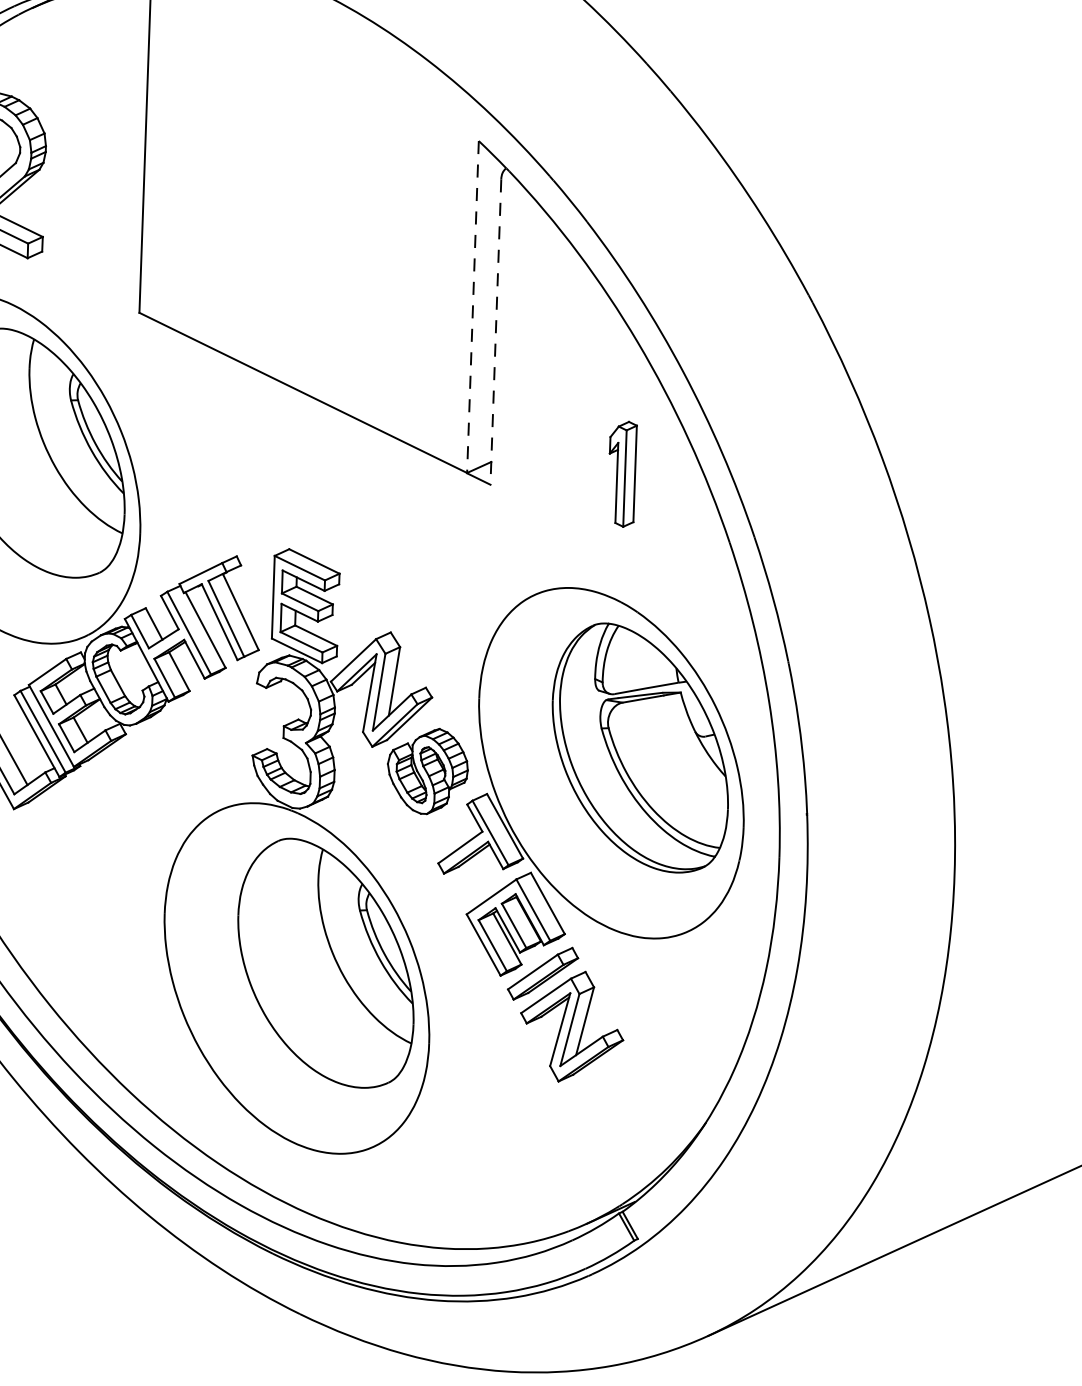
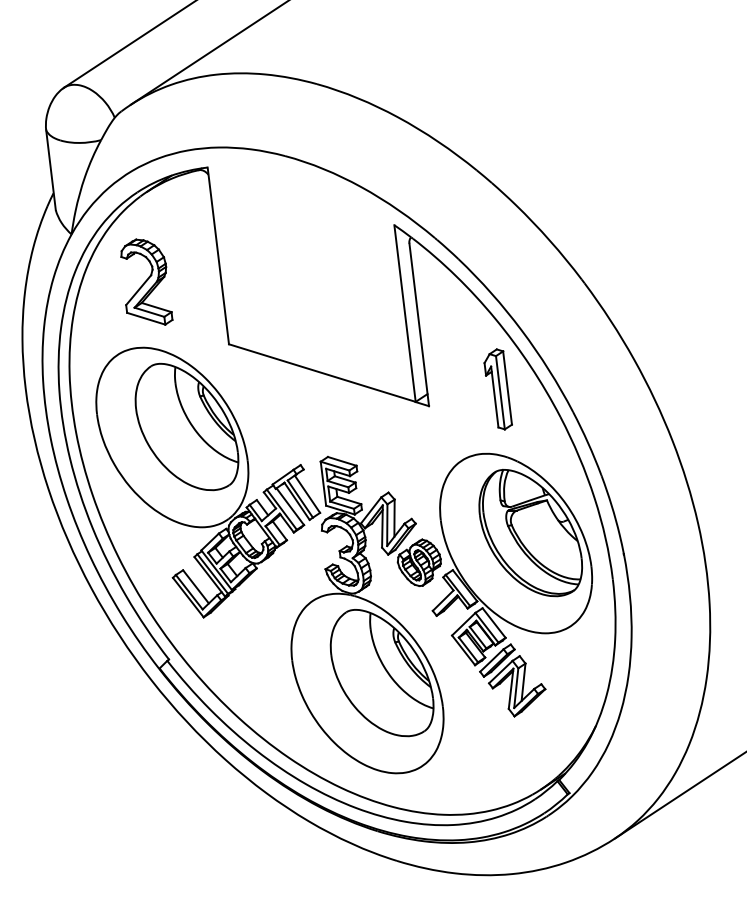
line: (473, 307) -> (405, 313), dashed -> solid
line: (496, 331) -> (419, 324), dashed -> solid
part: (621, 473) -> (497, 389), size x1.43

